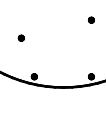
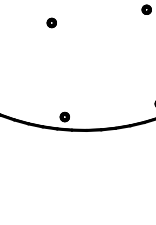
part: (20, 37) -> (50, 21), moved

